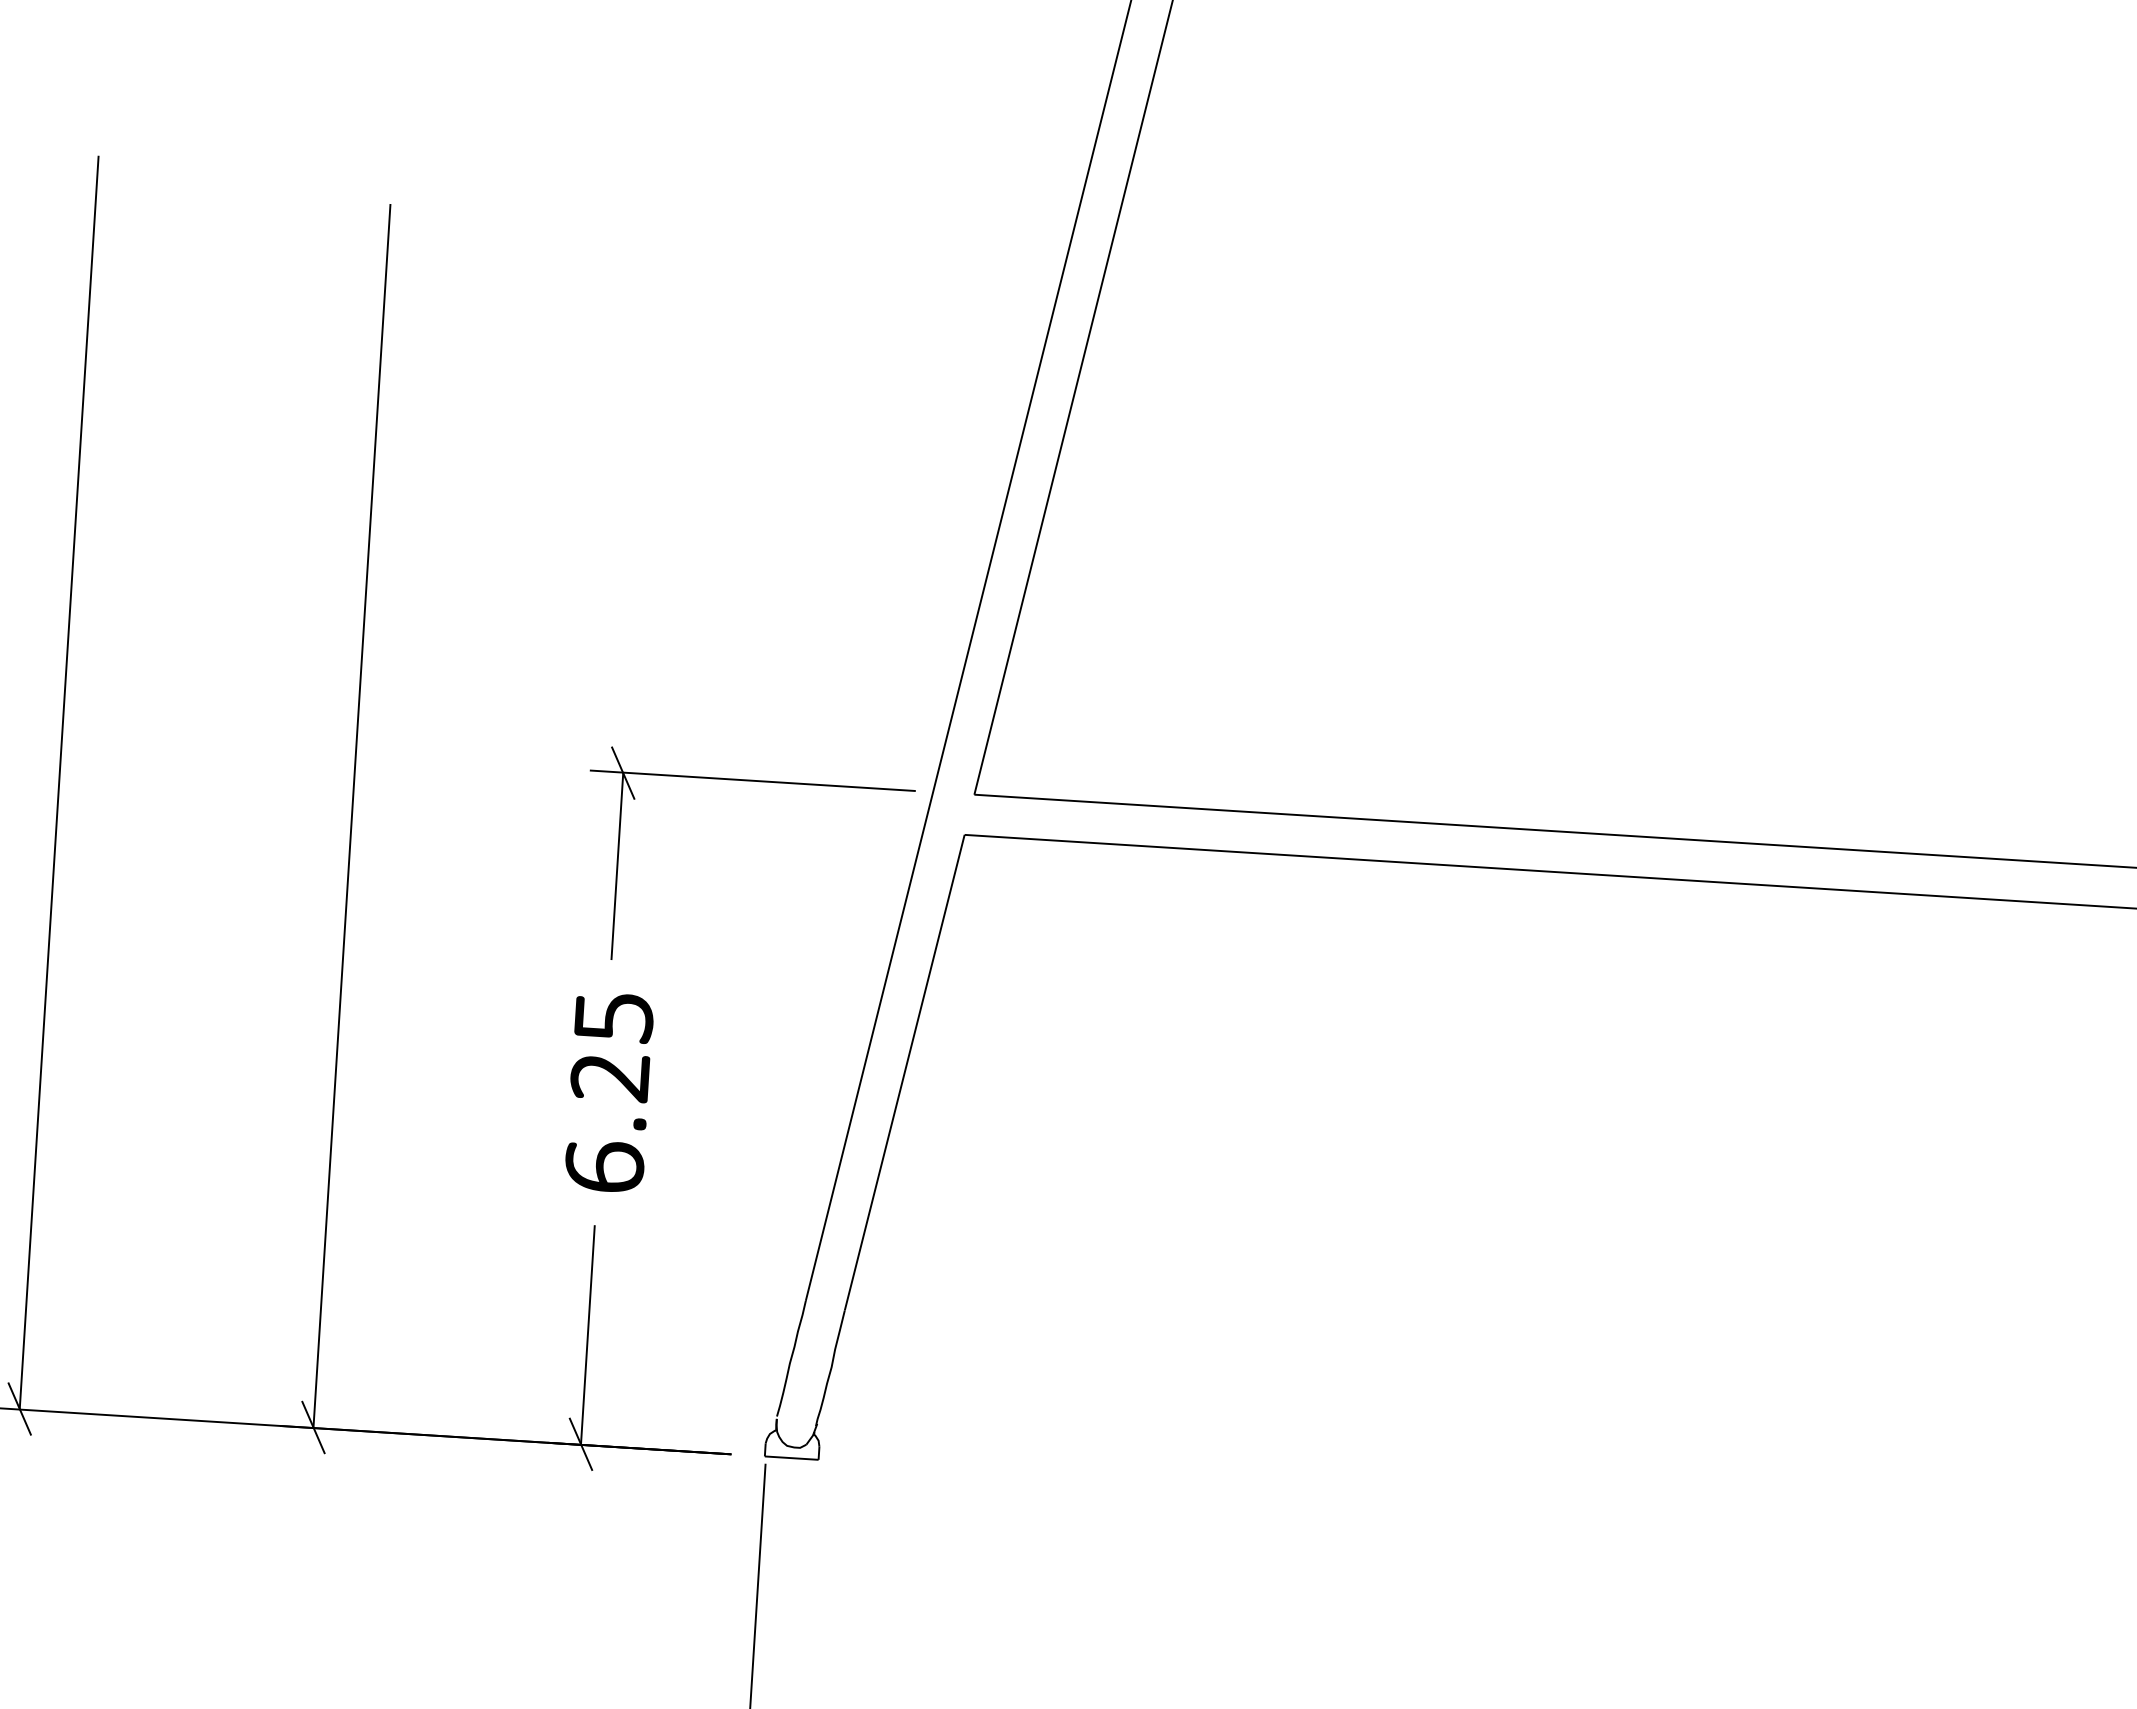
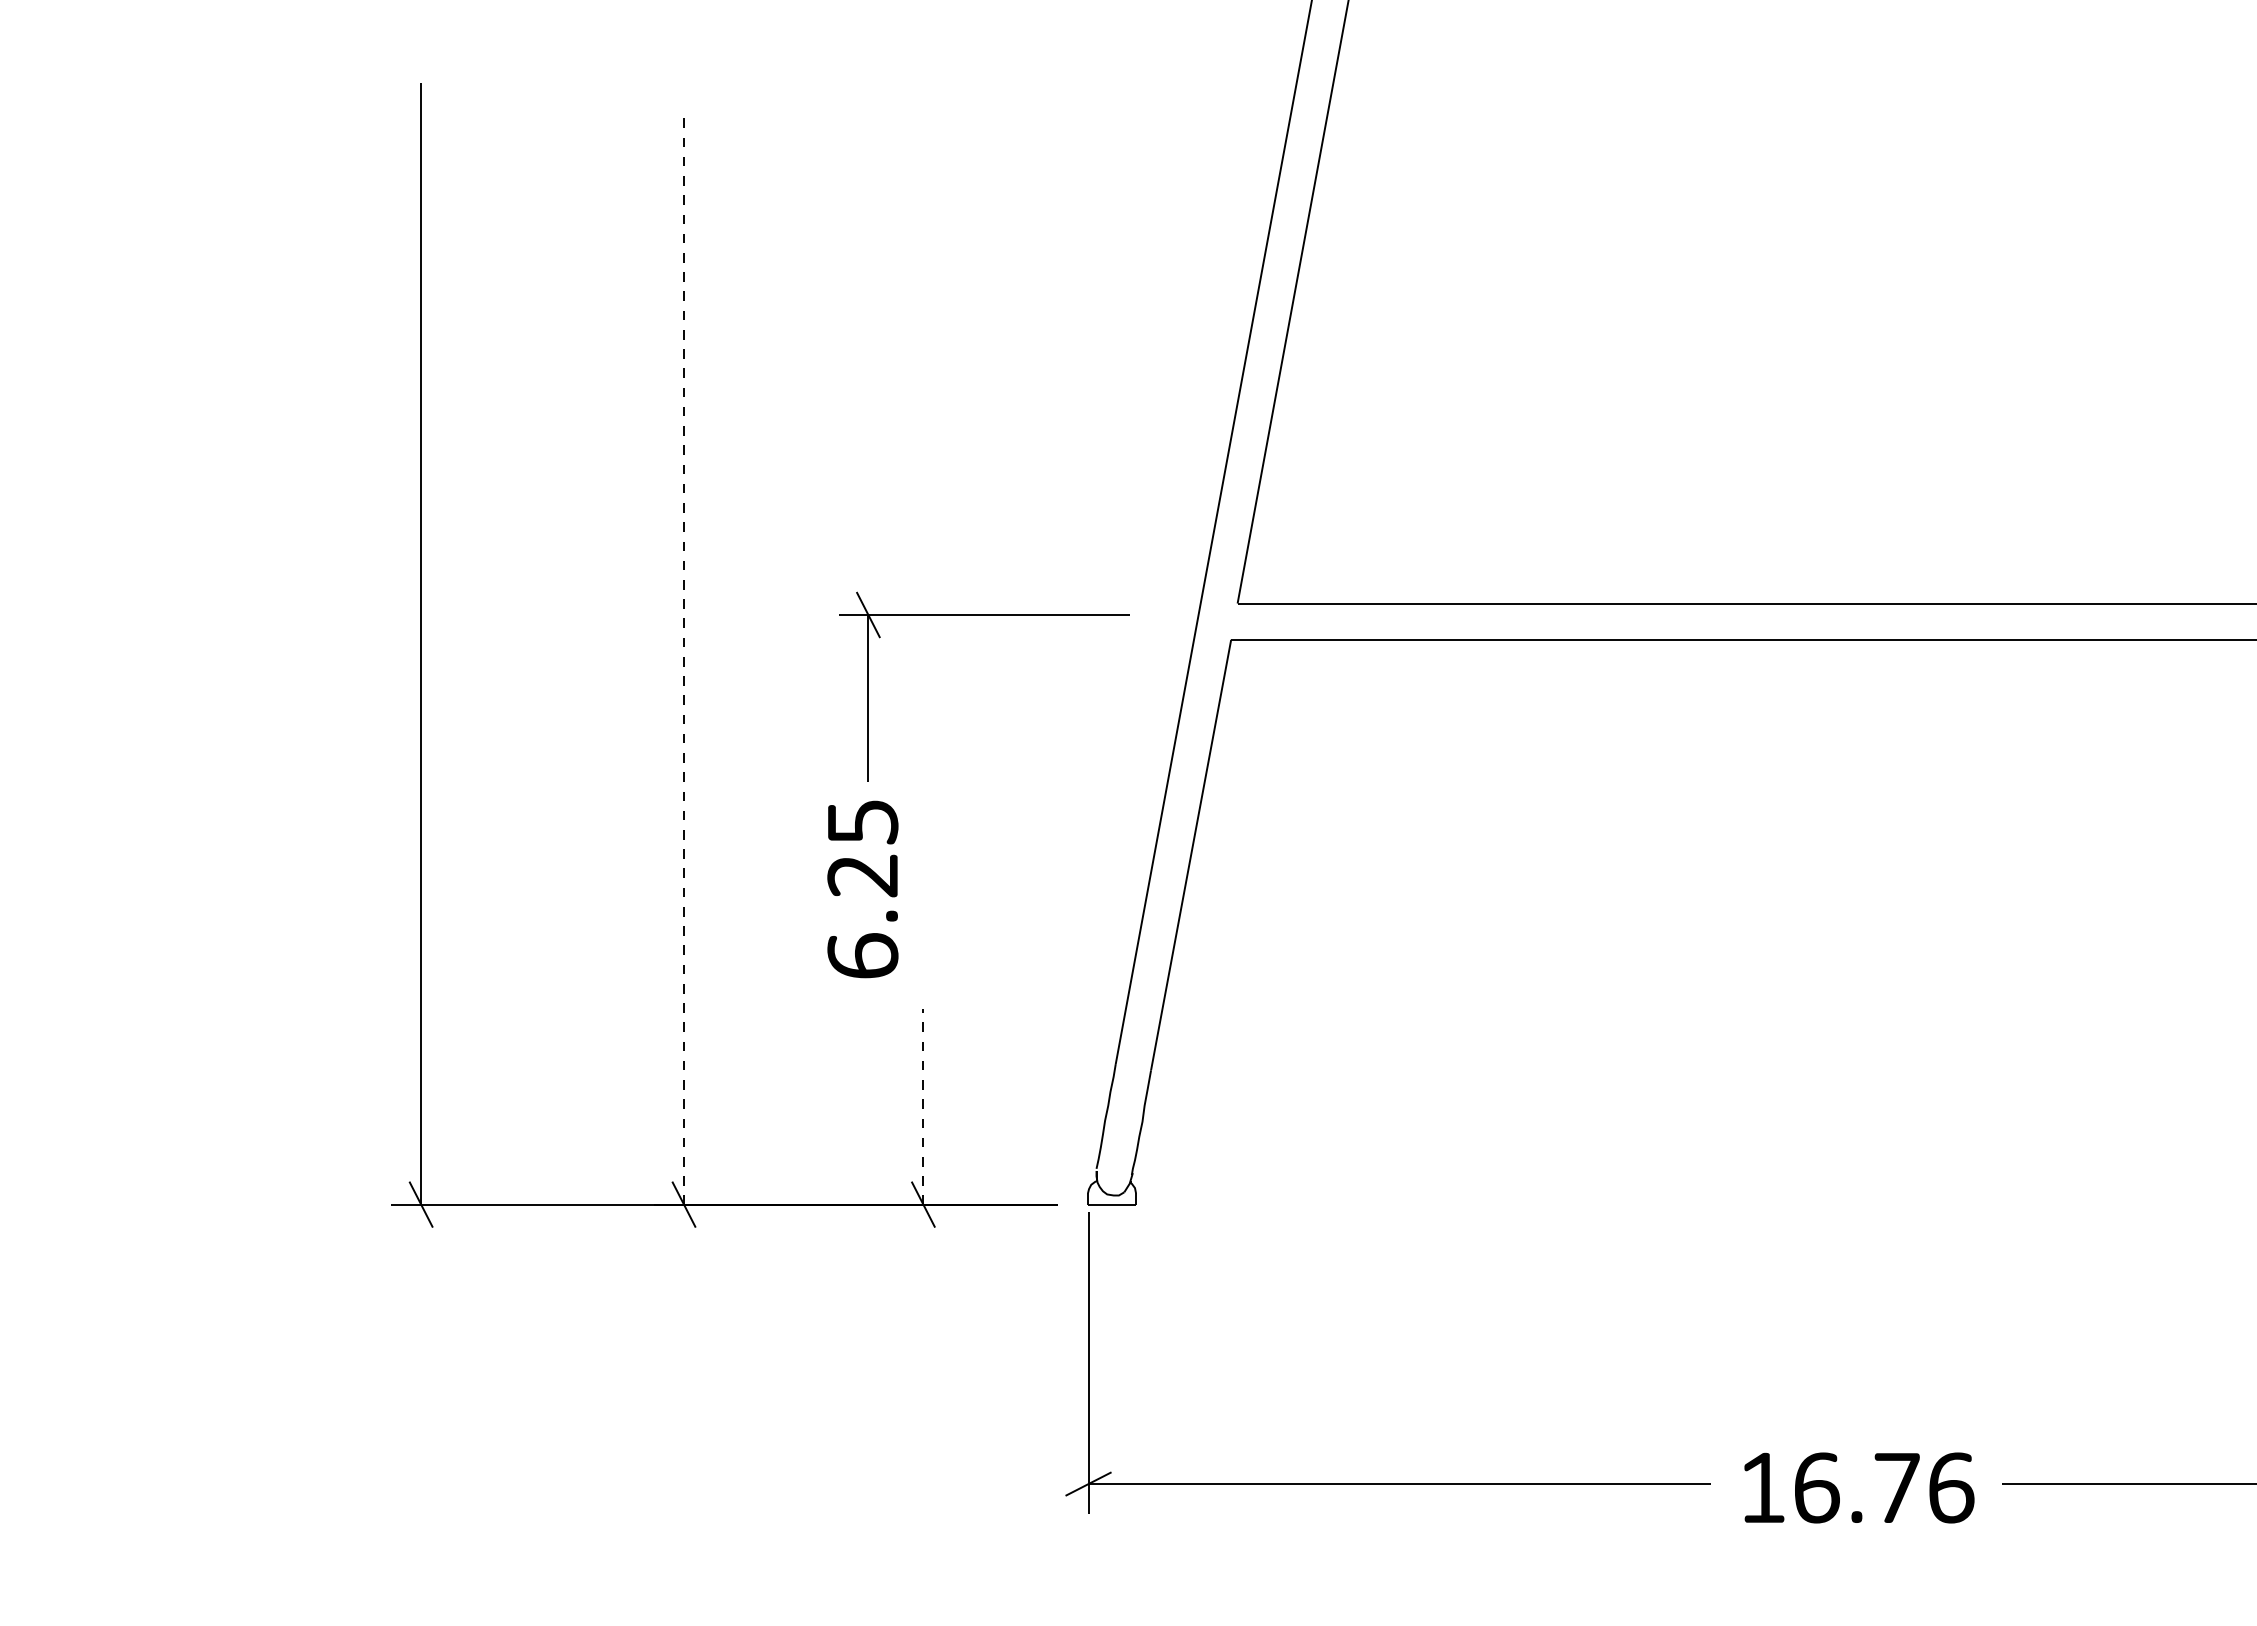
part: (752, 781) -> (984, 615), moved
line: (352, 816) -> (684, 657), solid -> dashed
part: (618, 1080) -> (870, 878), moved
line: (588, 1334) -> (923, 1106), solid -> dashed

